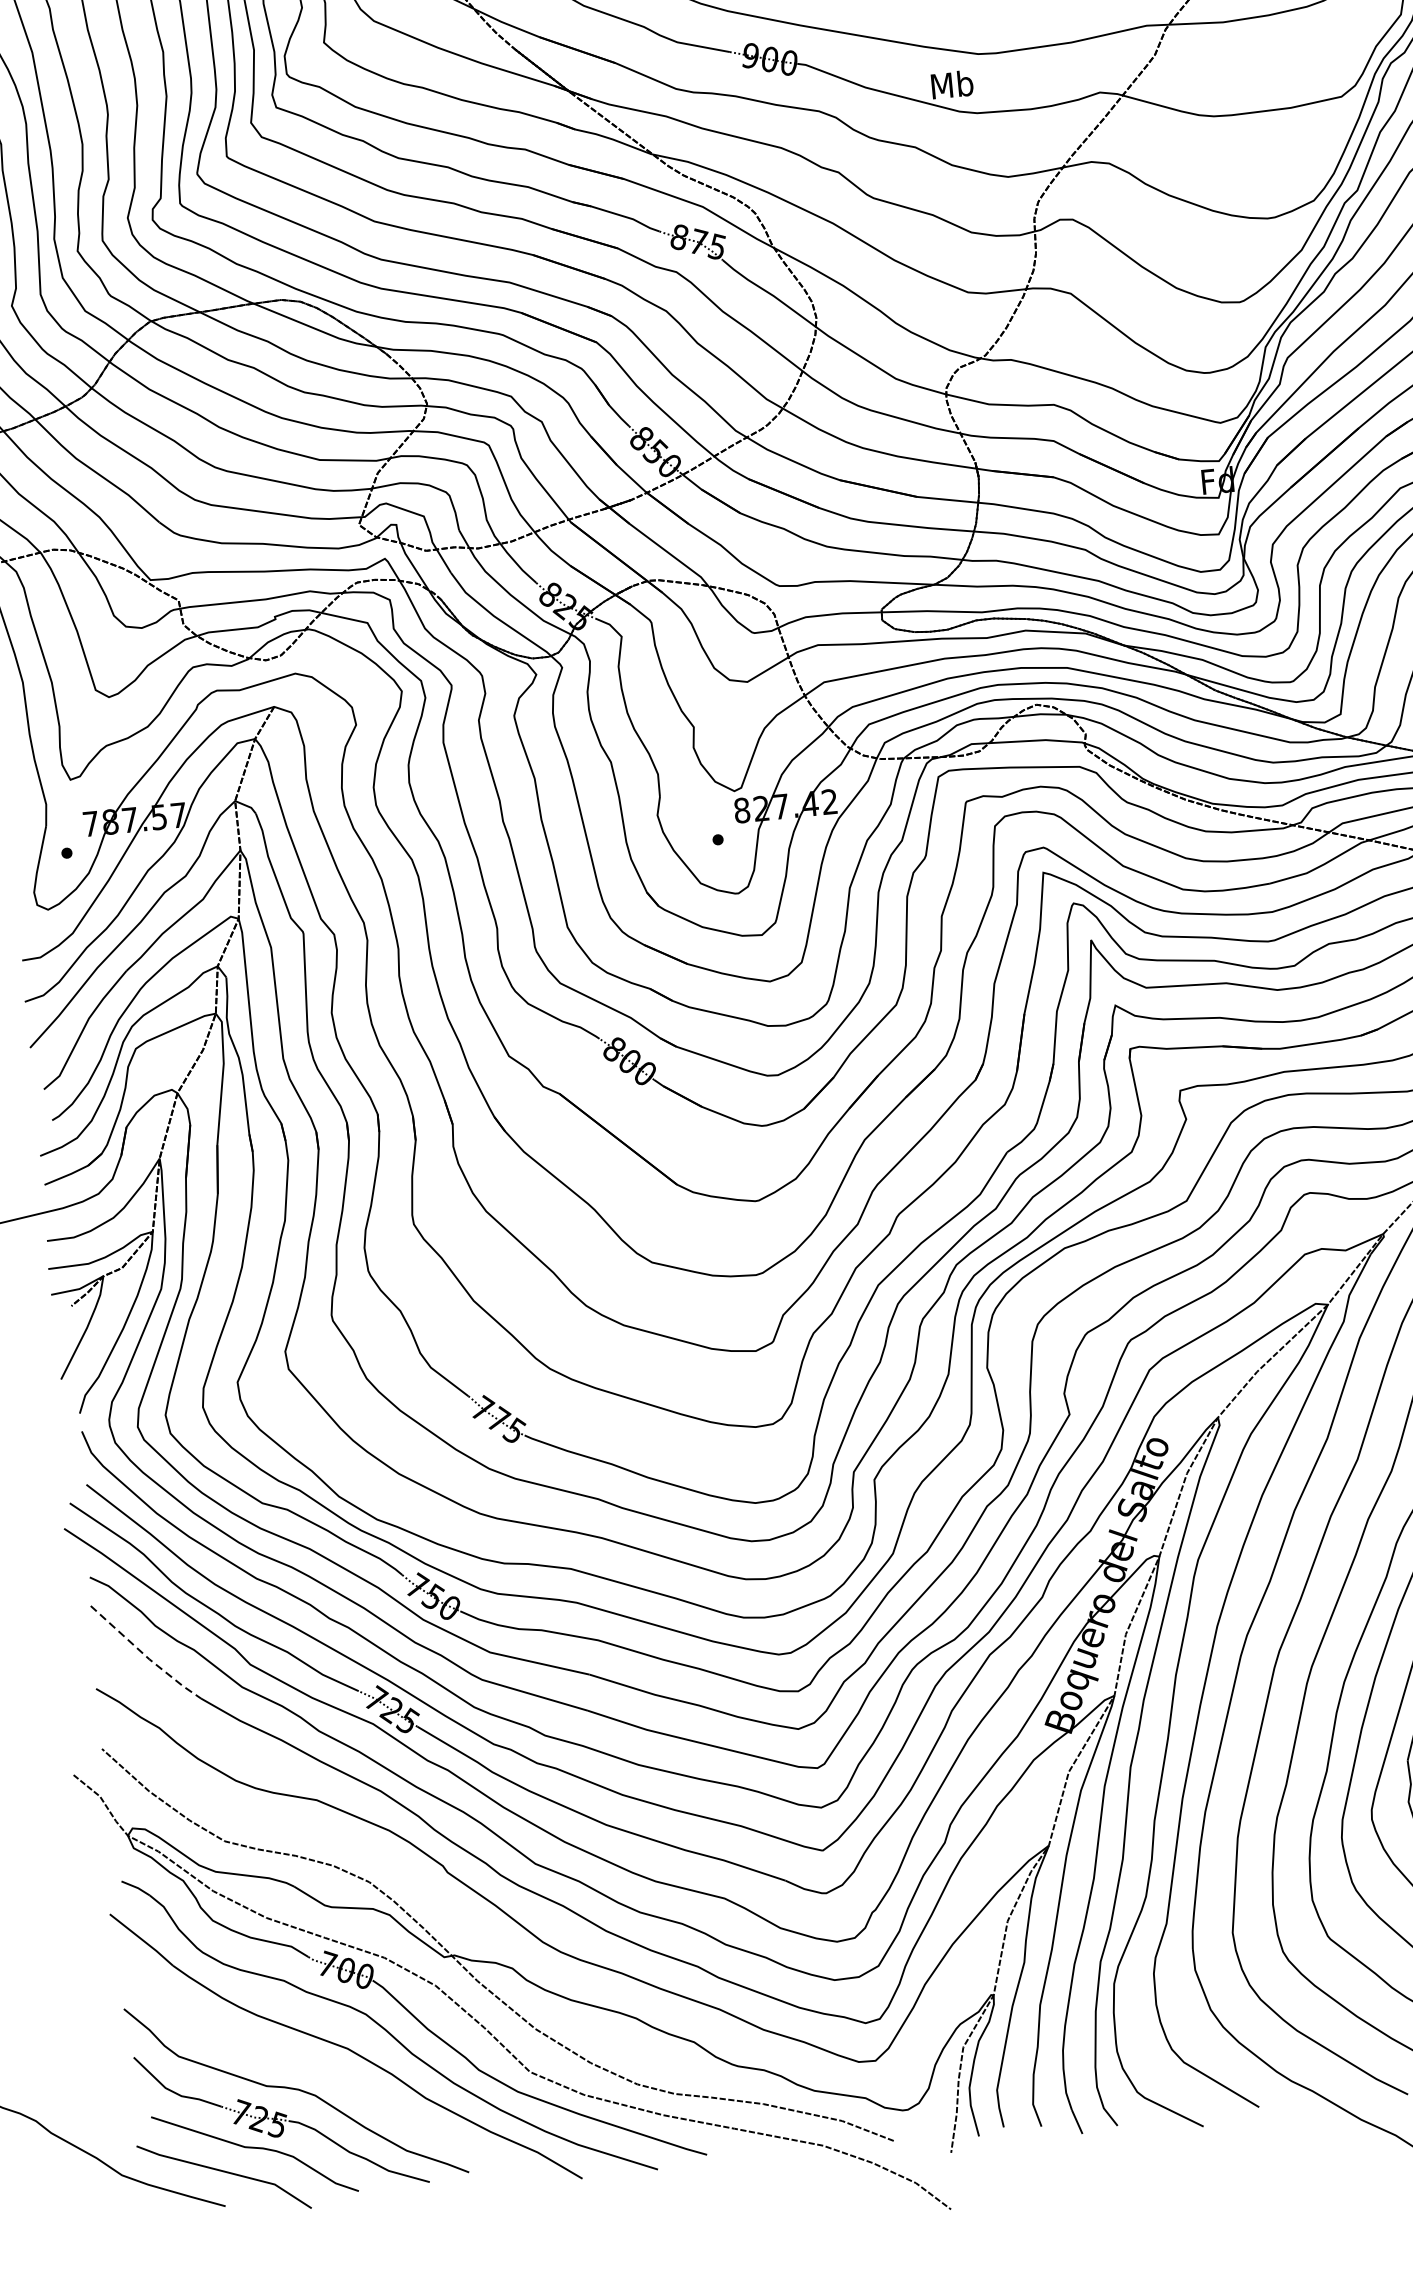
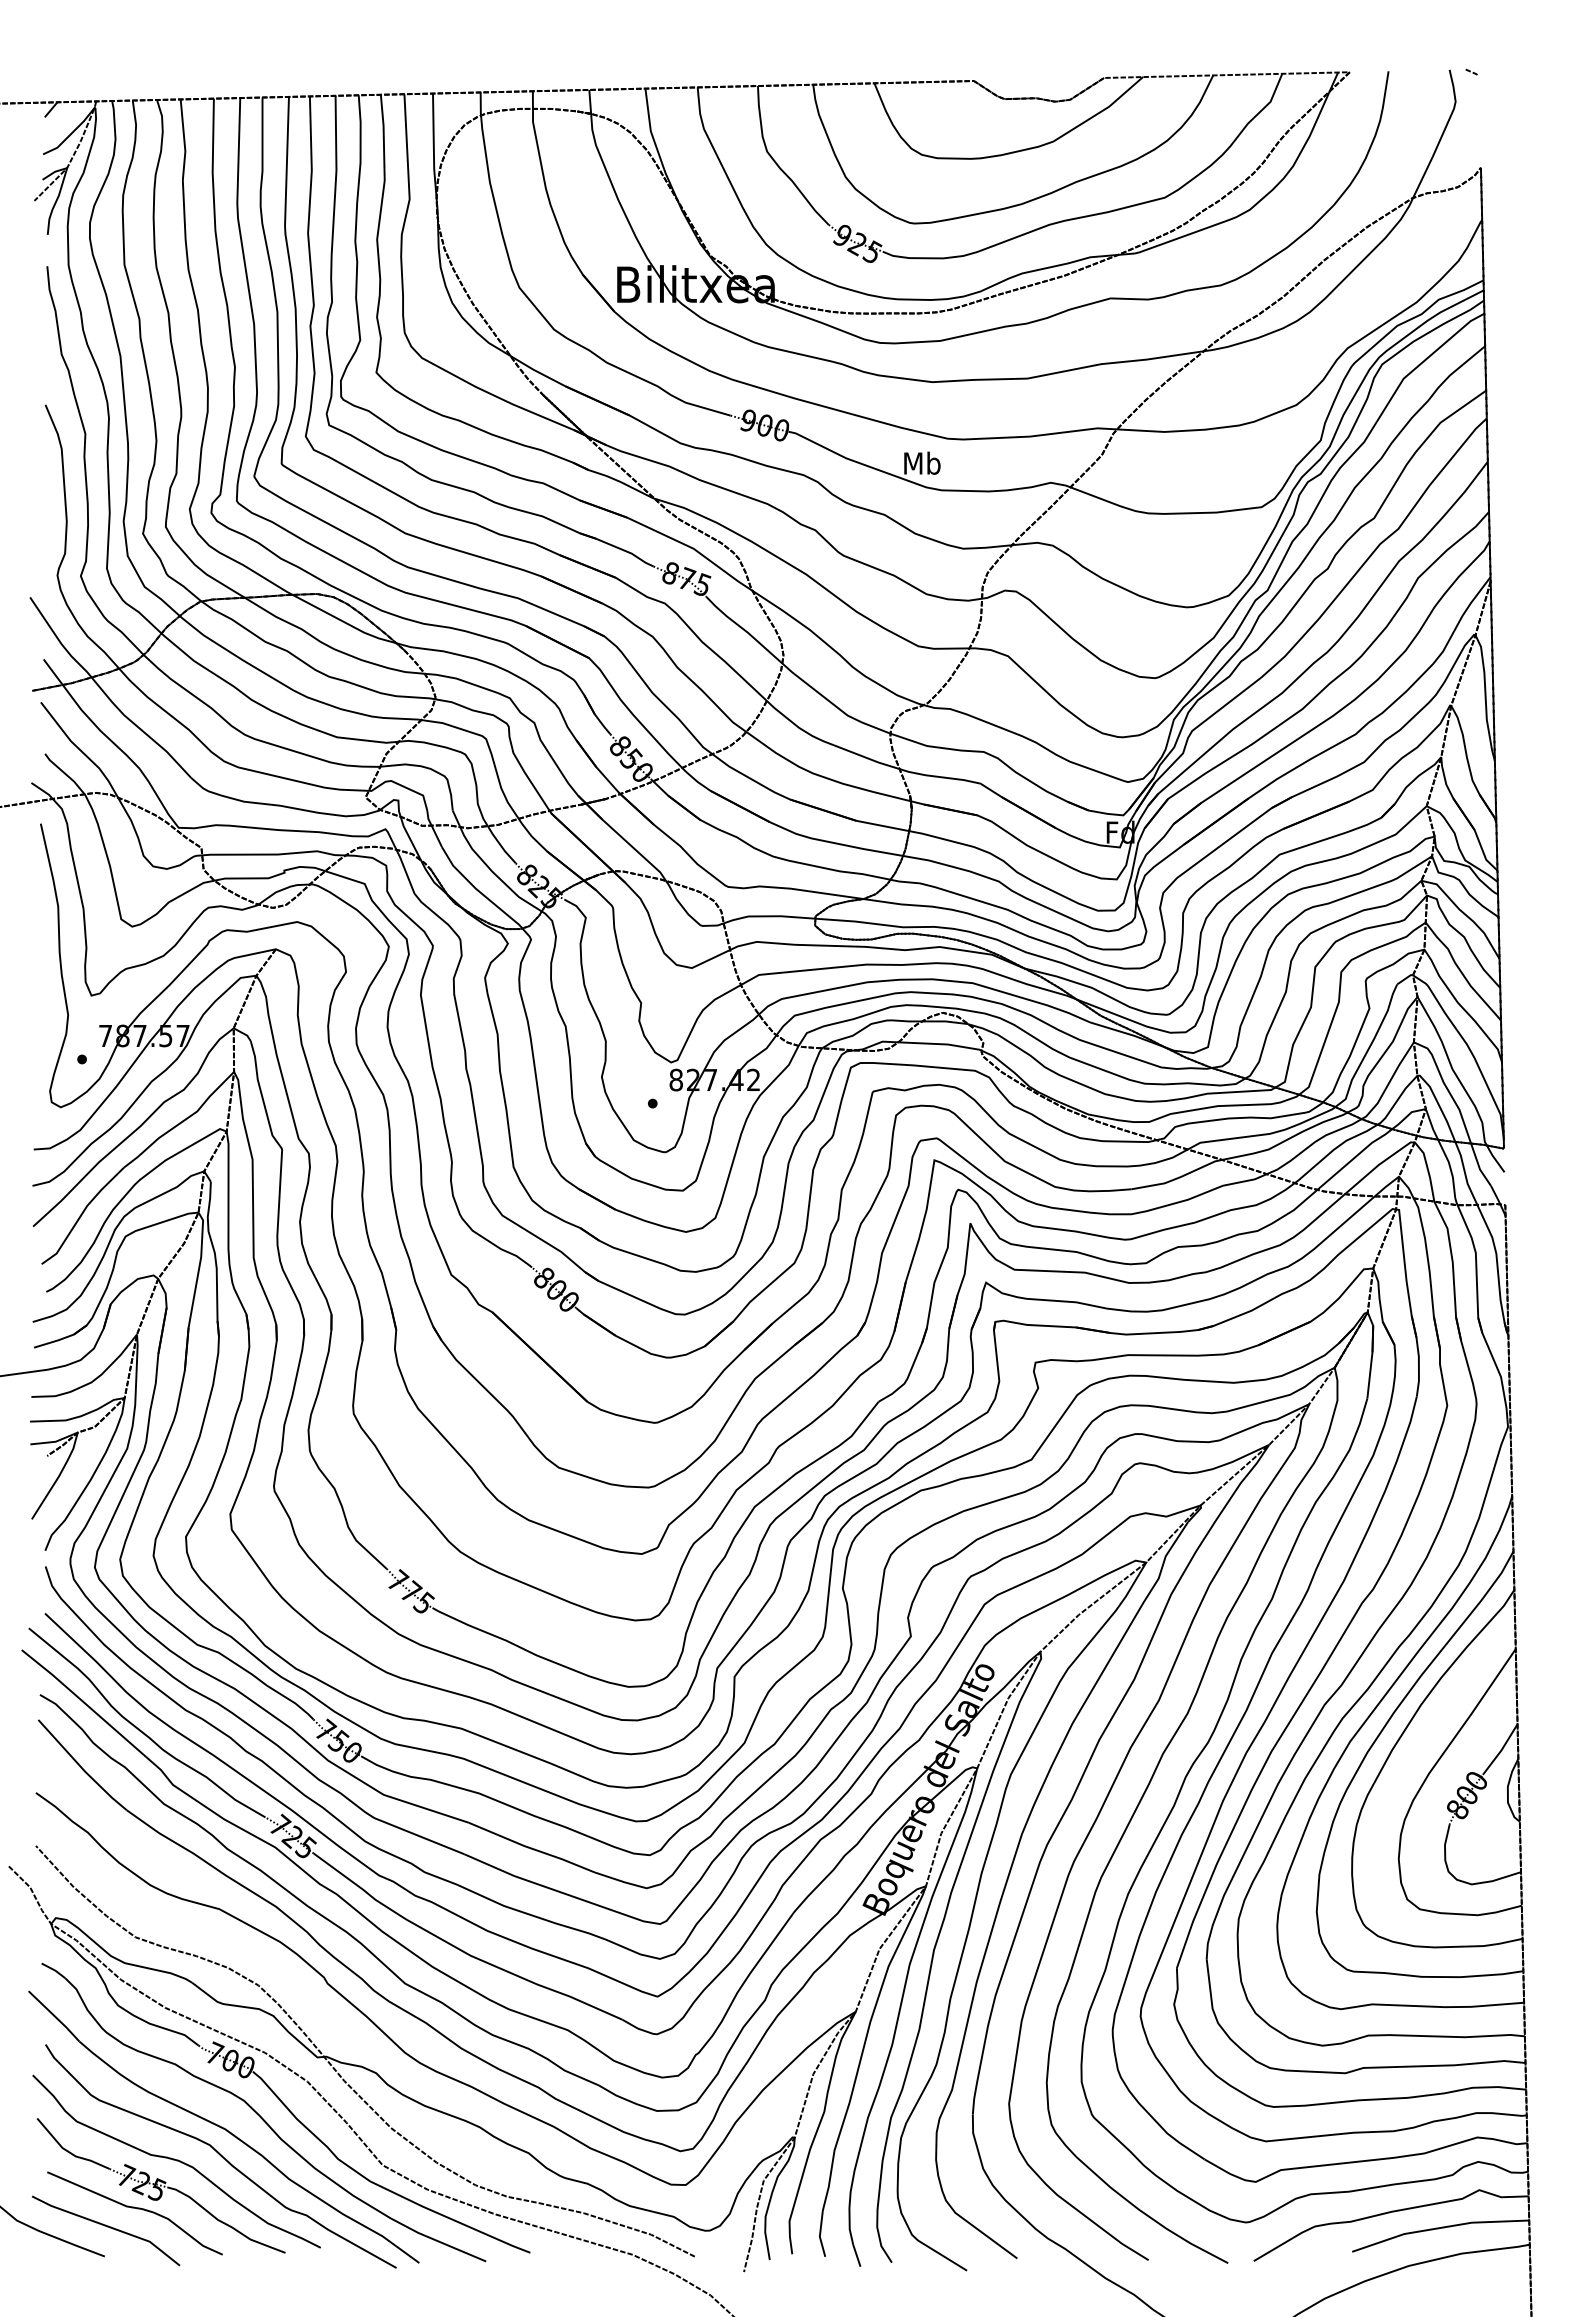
line: (144, 1655) -> (81, 1767), dashed -> solid
curve: (345, 2080) -> (220, 2156), added

